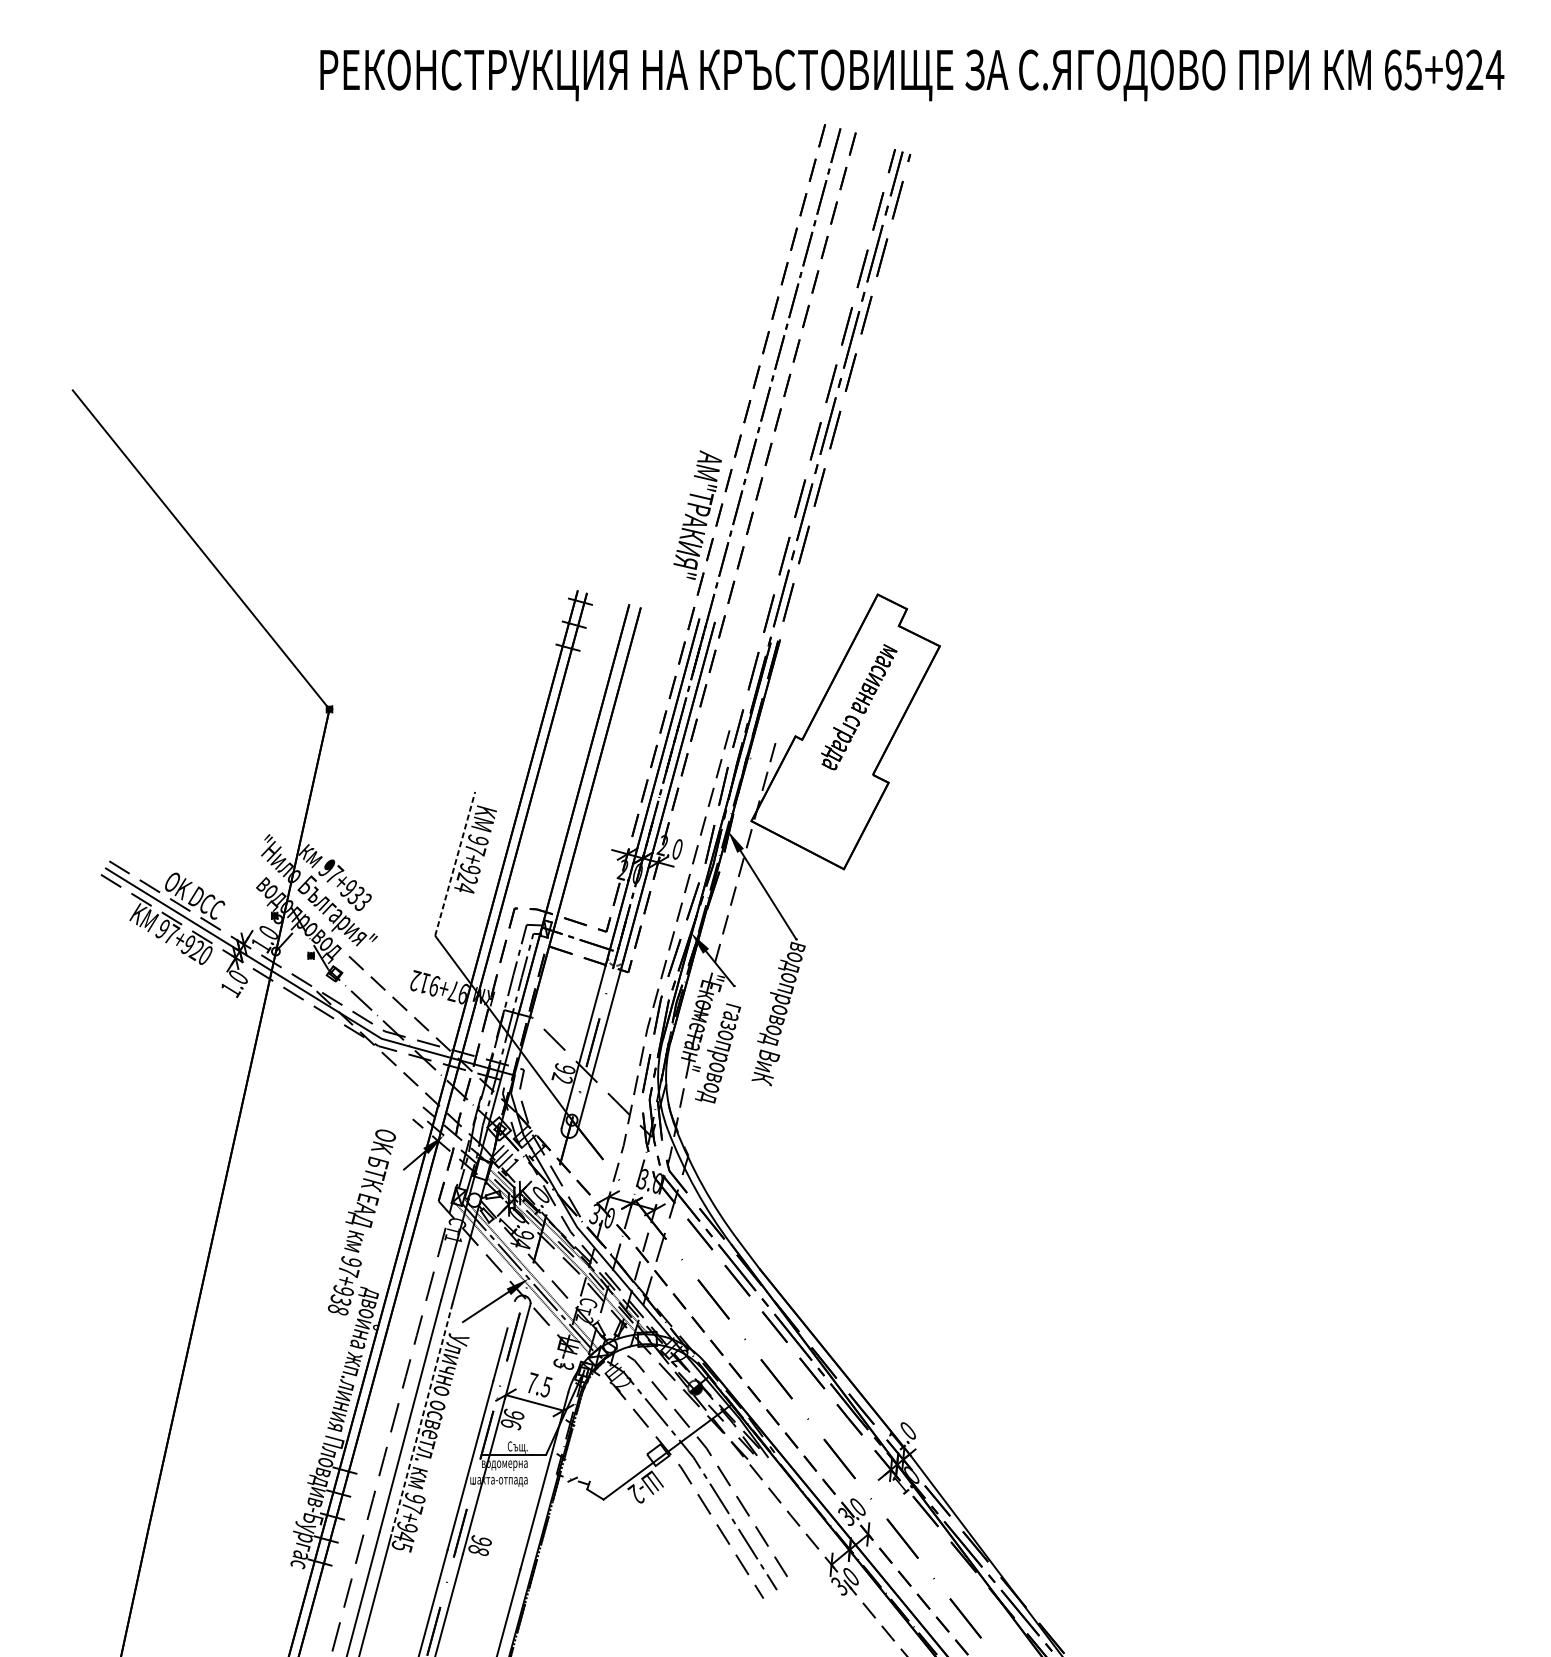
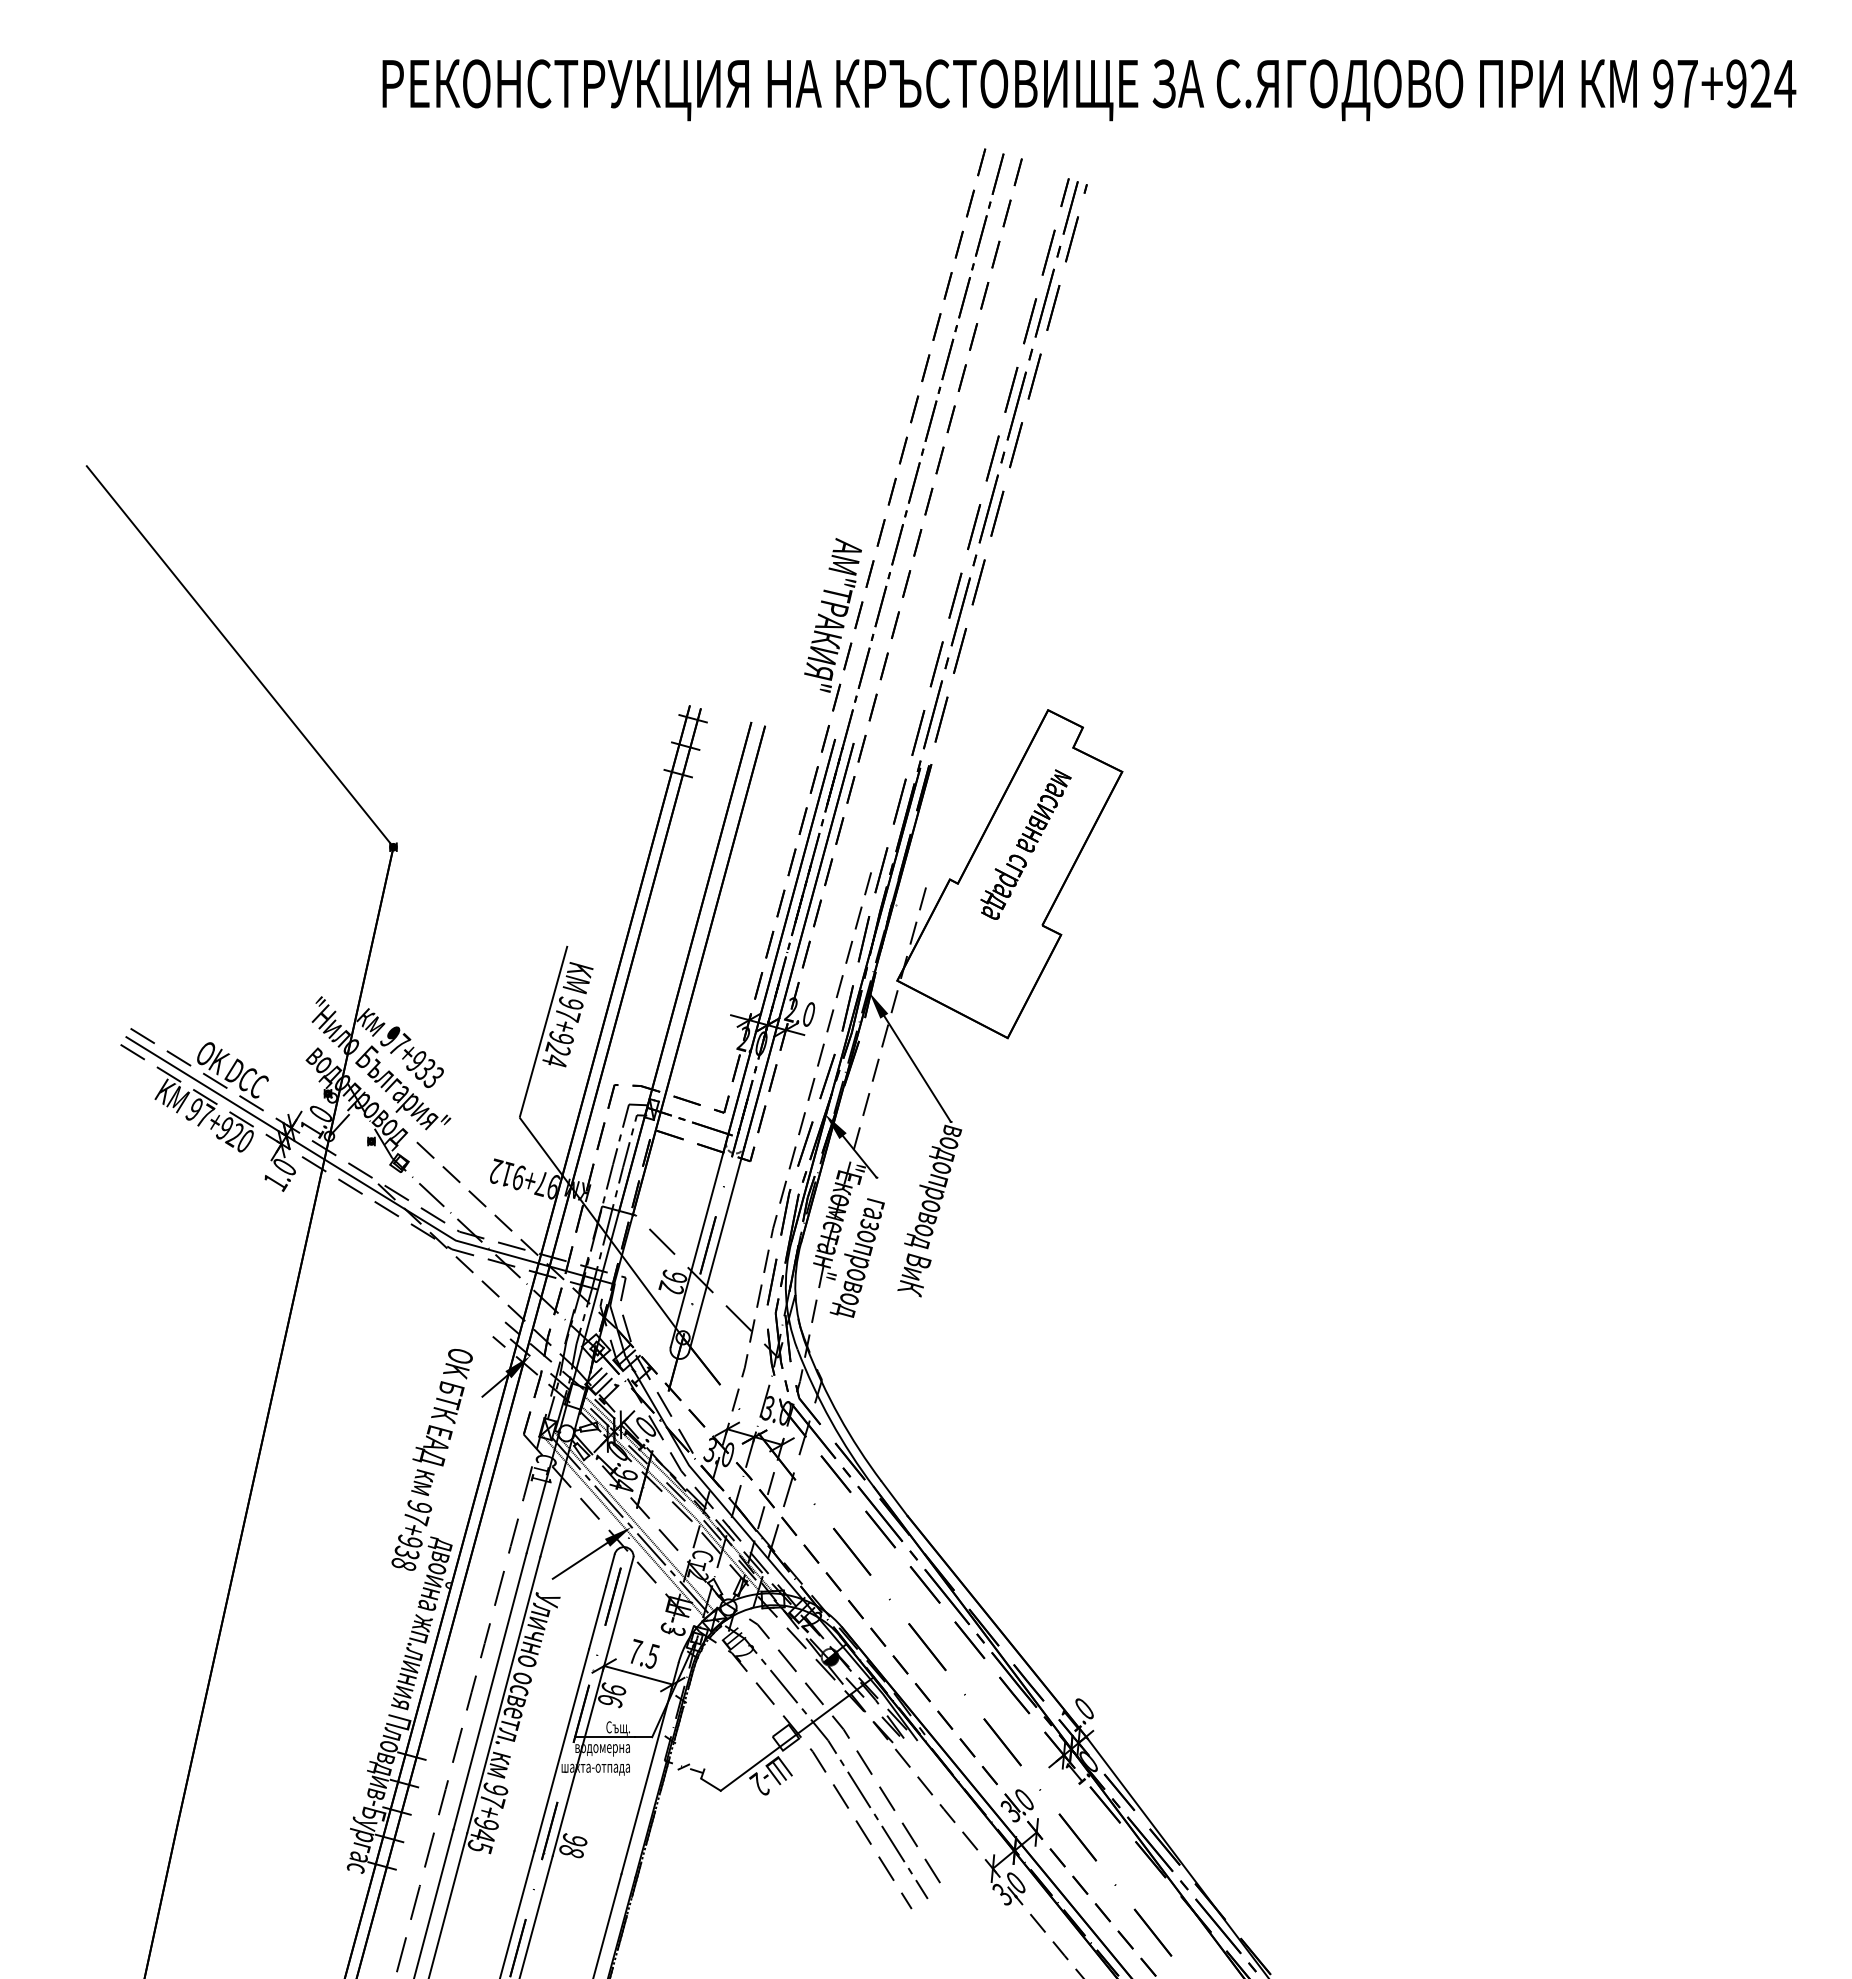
text: (1403, 69) -> (1675, 83), 65+924 -> 97+924
line: (455, 863) -> (543, 1031), dashed -> solid
line: (511, 1315) -> (610, 1570), added
line: (421, 1418) -> (503, 1694), dashed -> solid

